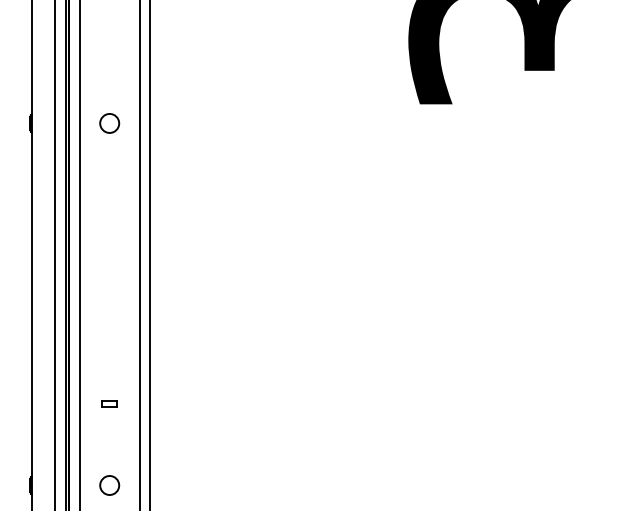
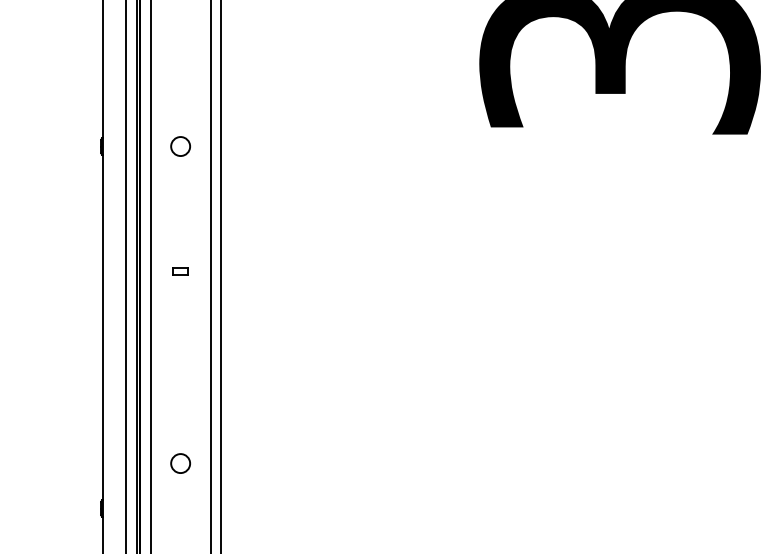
part: (109, 404) -> (180, 271), moved
circle: (109, 485) -> (180, 463), moved

